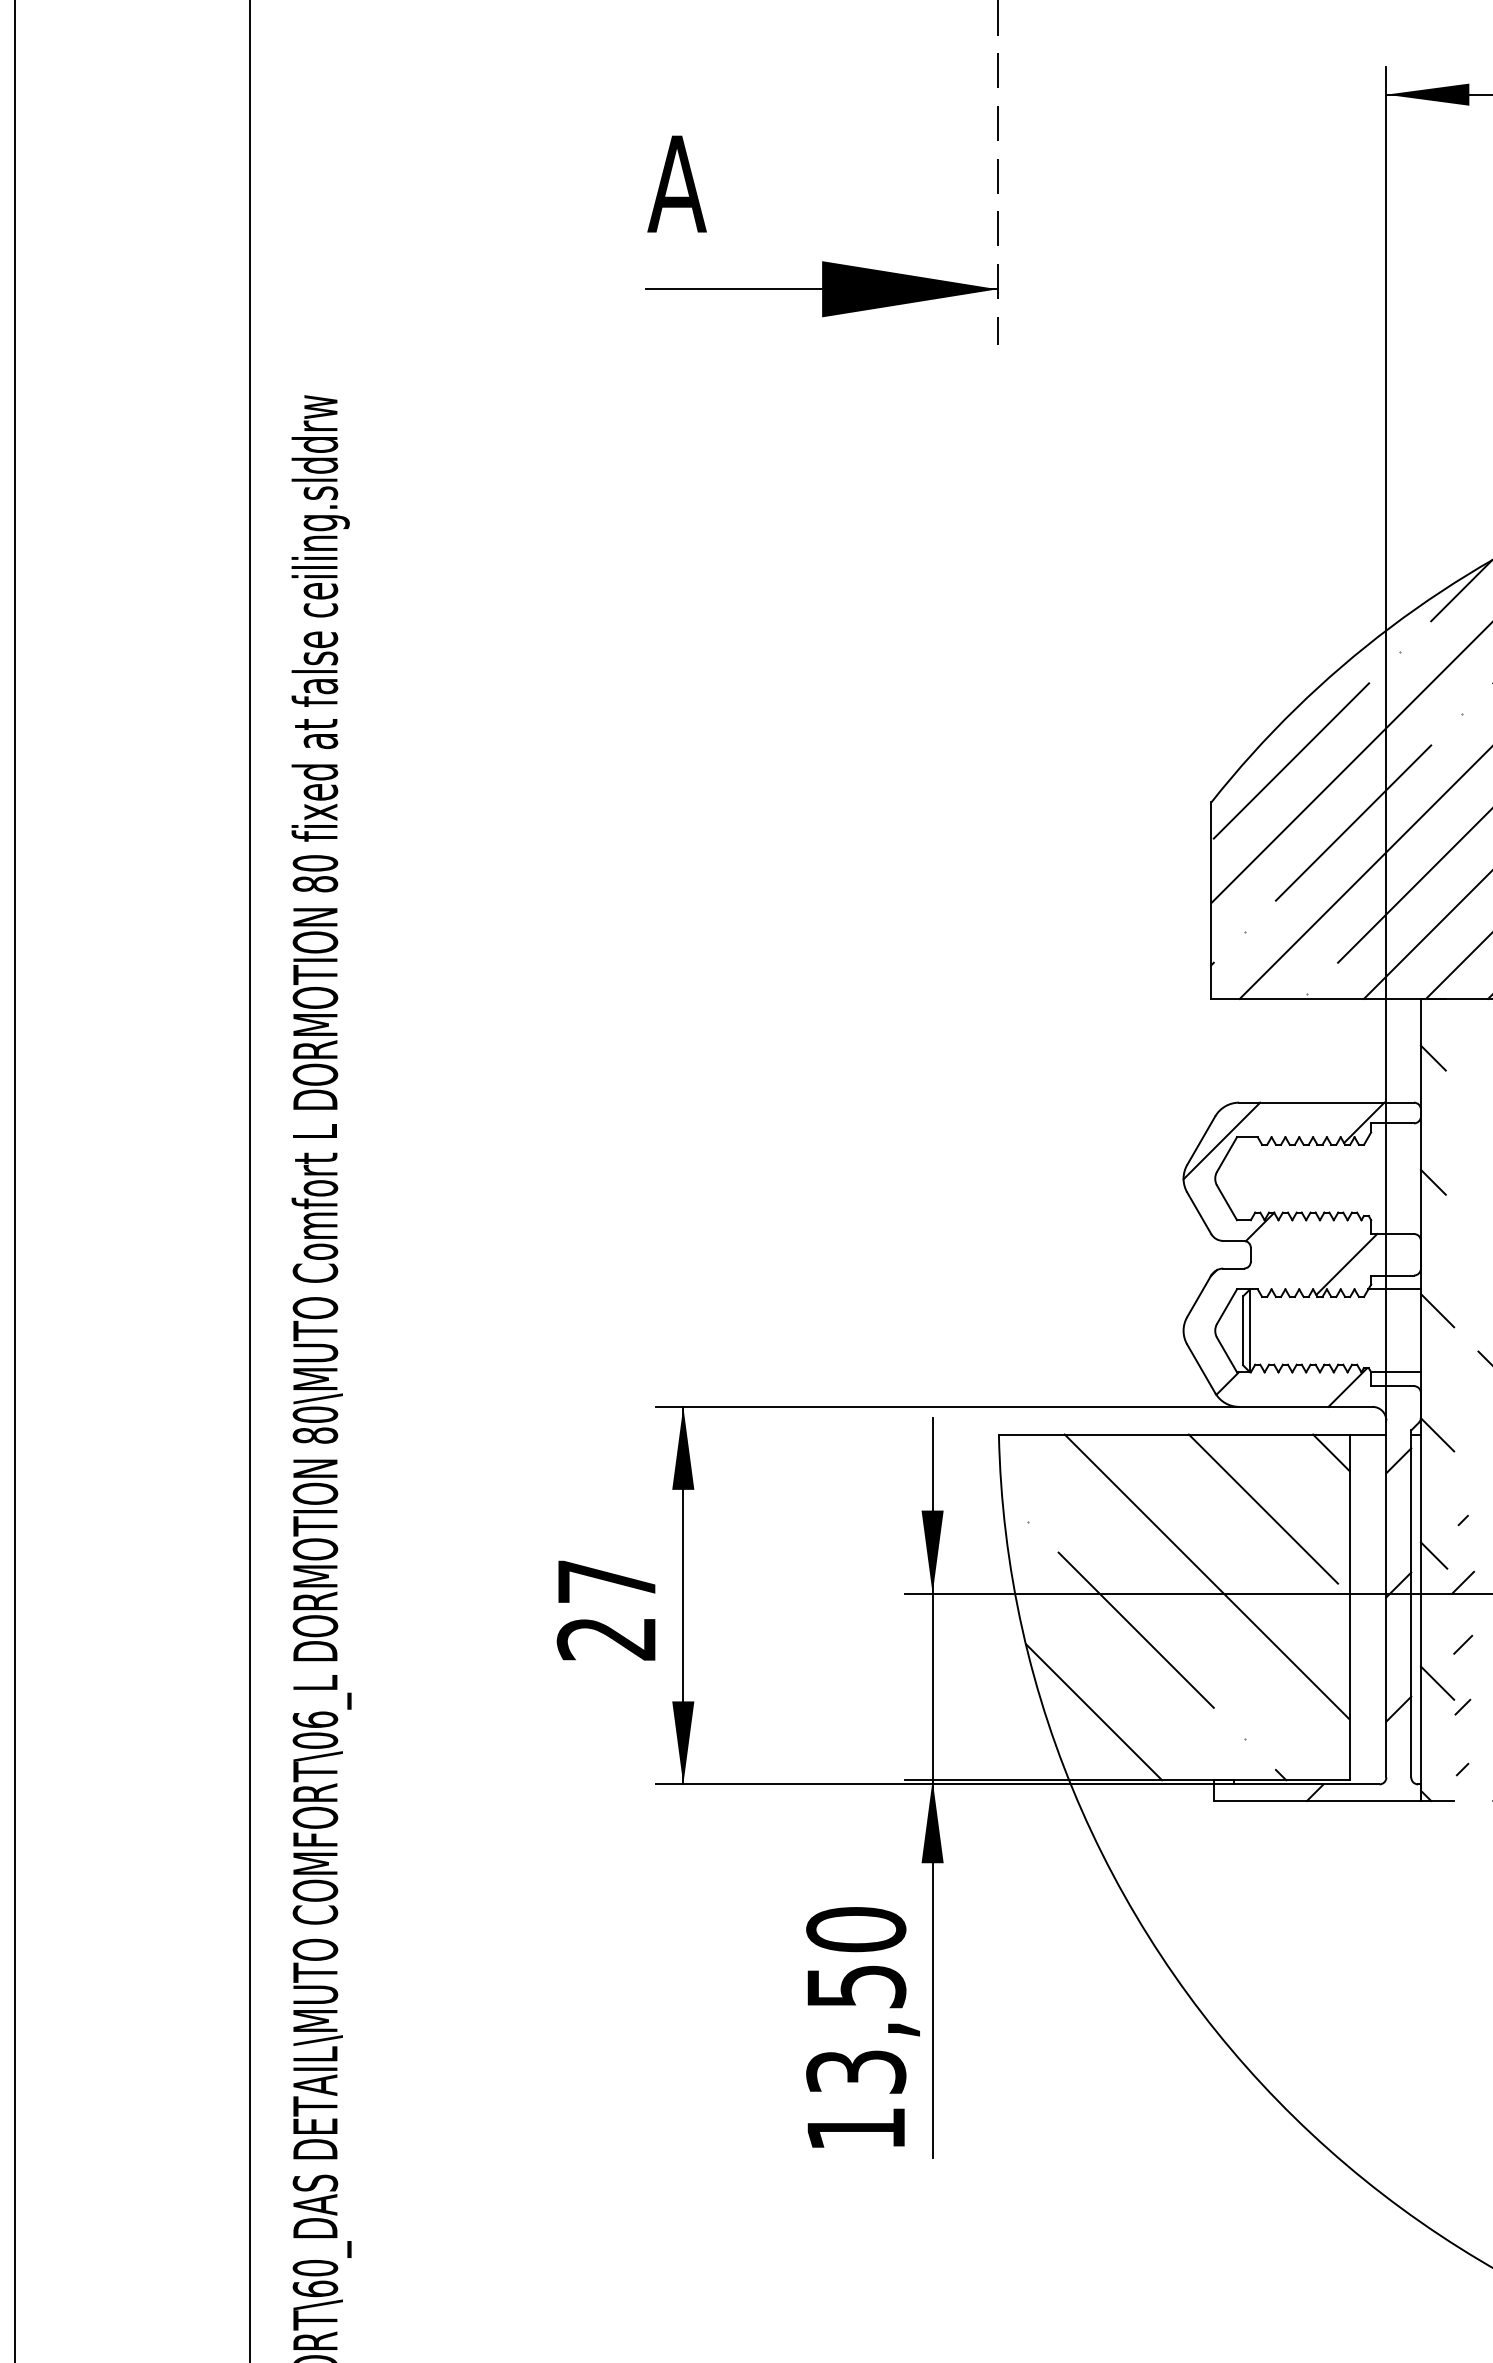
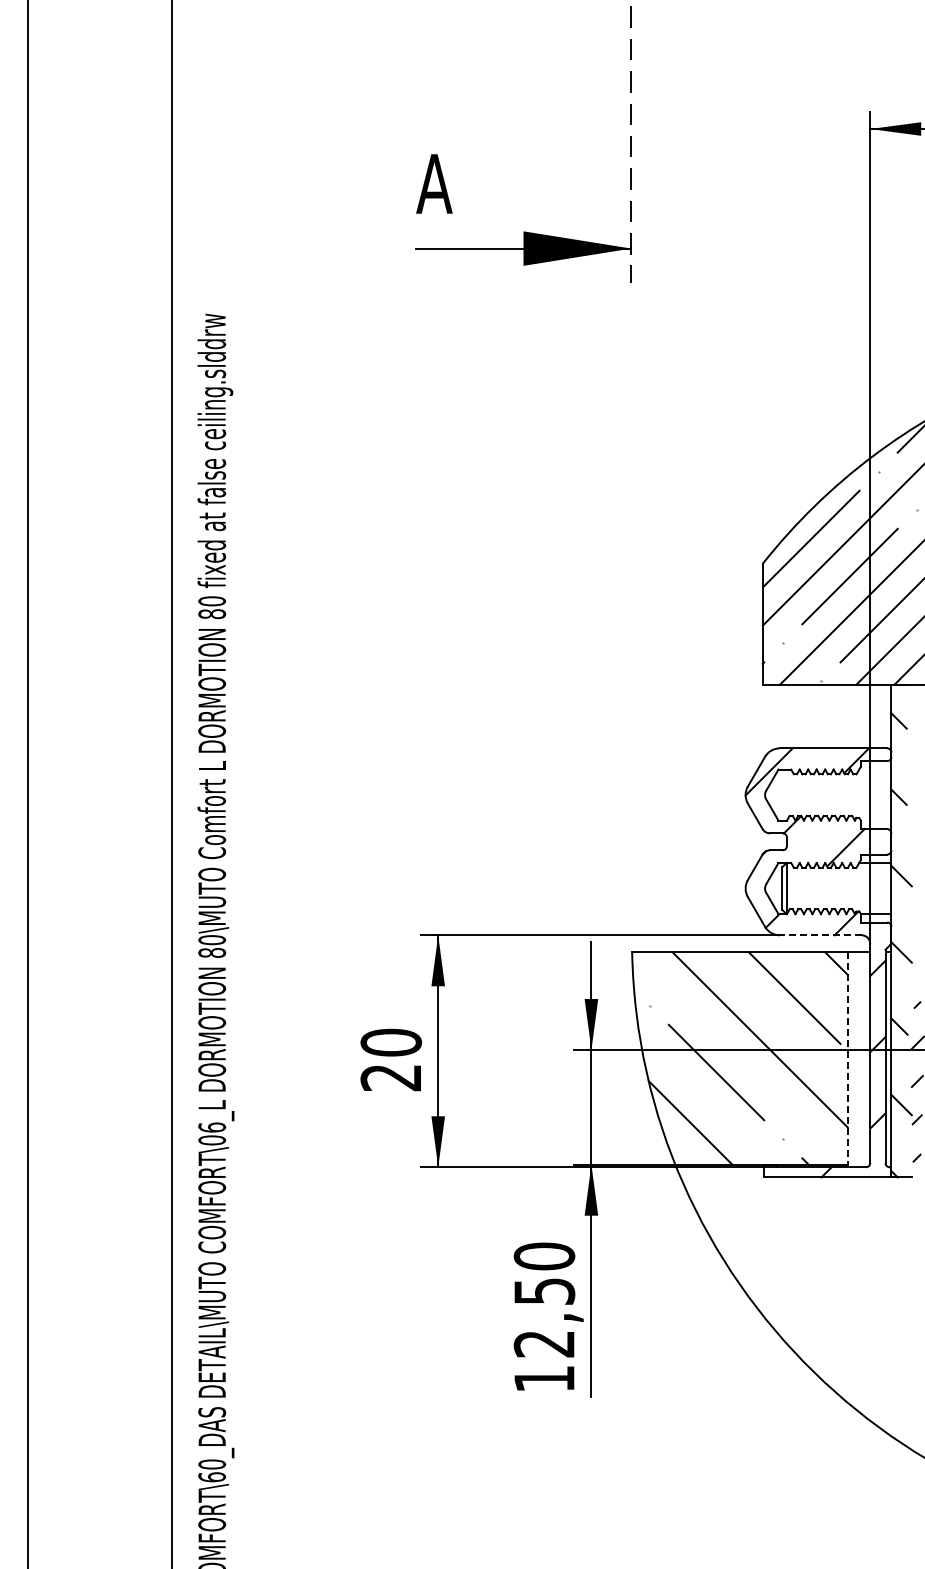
line: (1305, 1407) -> (820, 935), solid -> dashed
text: (607, 1581) -> (391, 1042), 27 -> 20
line: (1349, 1609) -> (847, 1059), solid -> dashed
text: (856, 2071) -> (544, 1343), 13,50 -> 12,50

